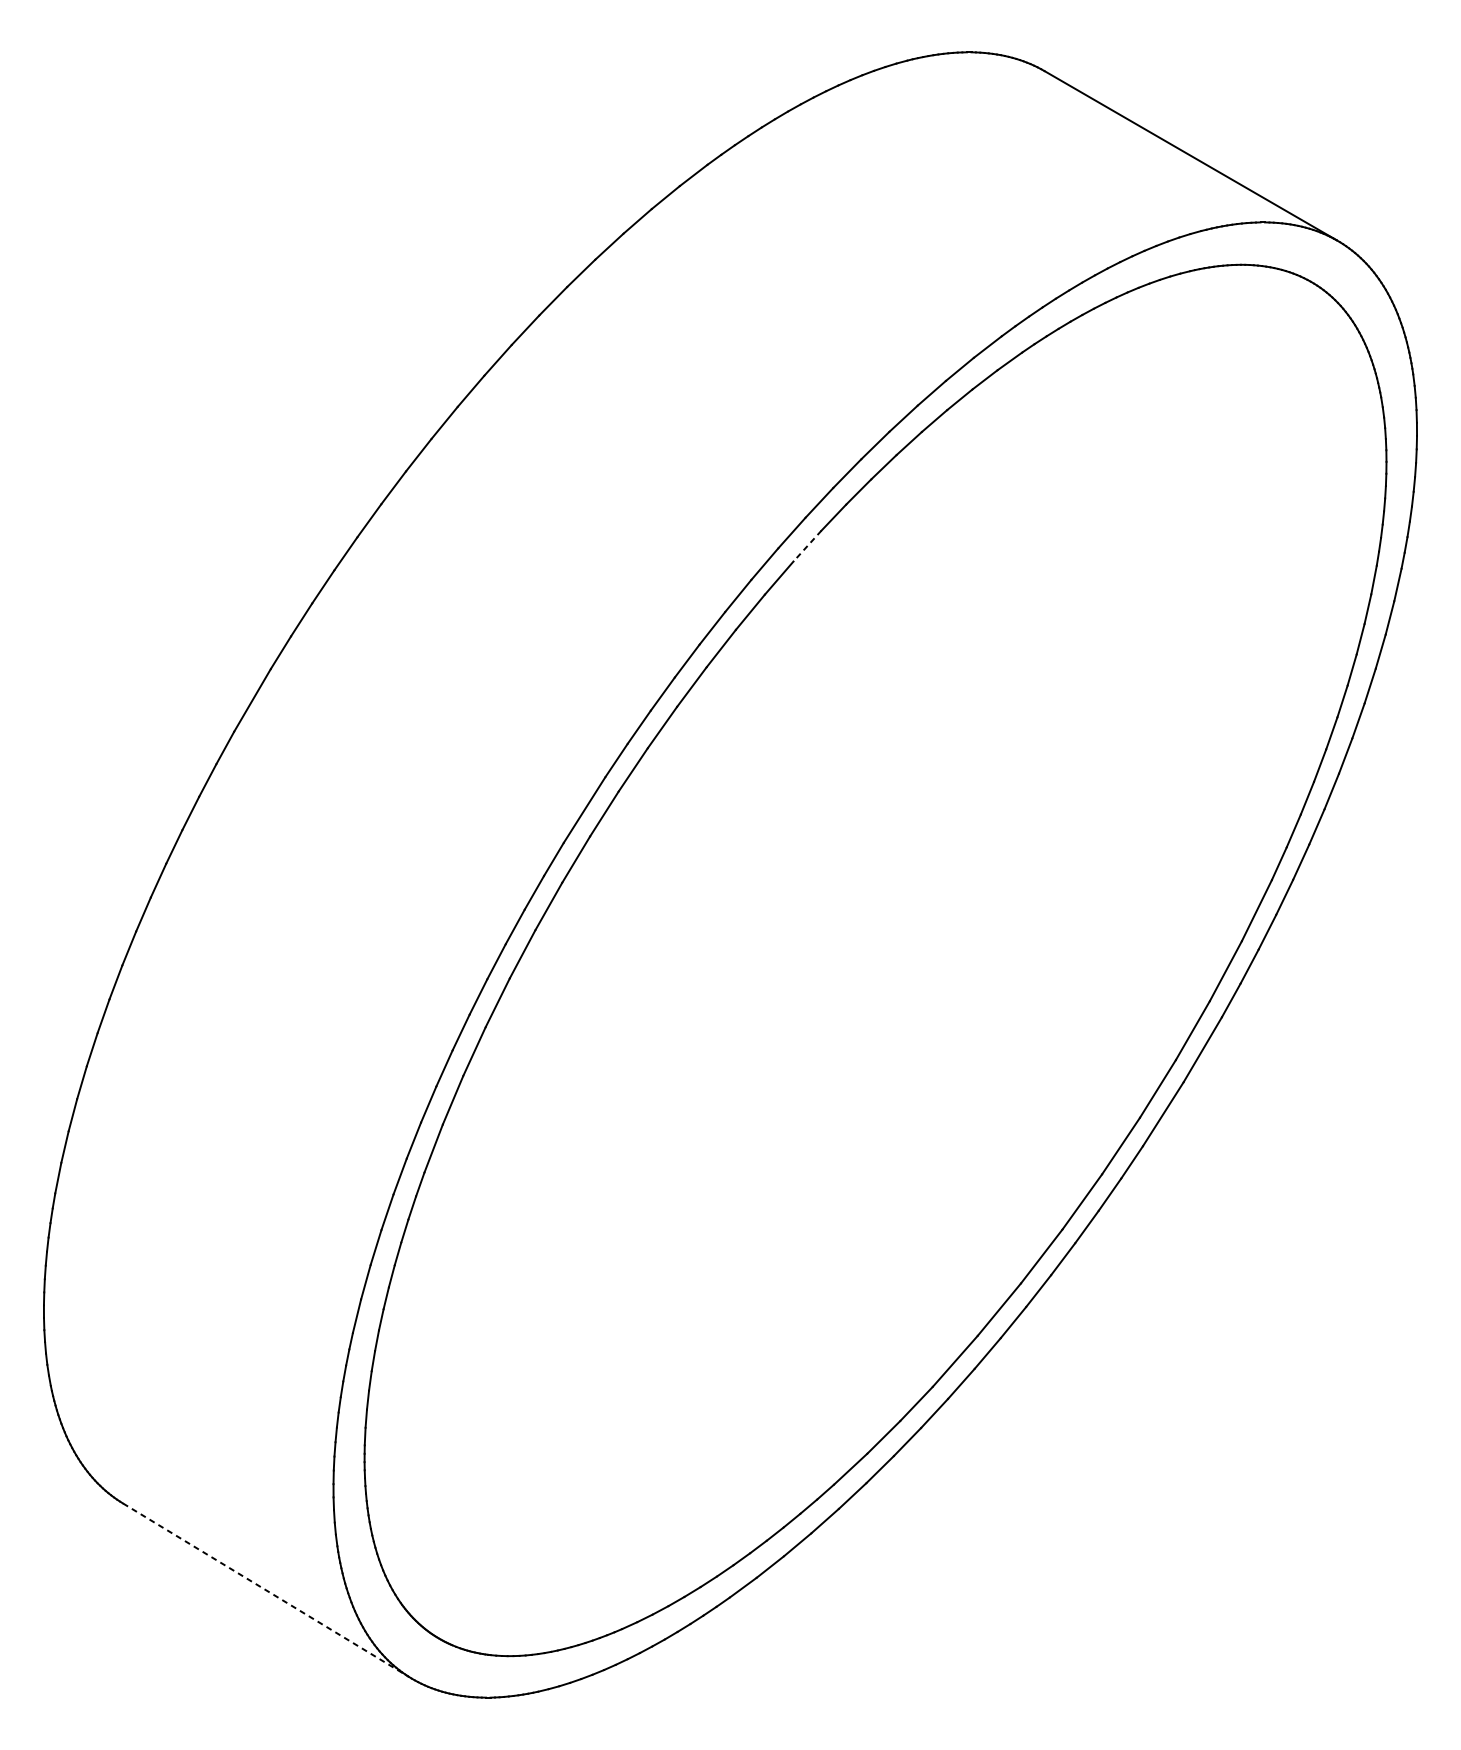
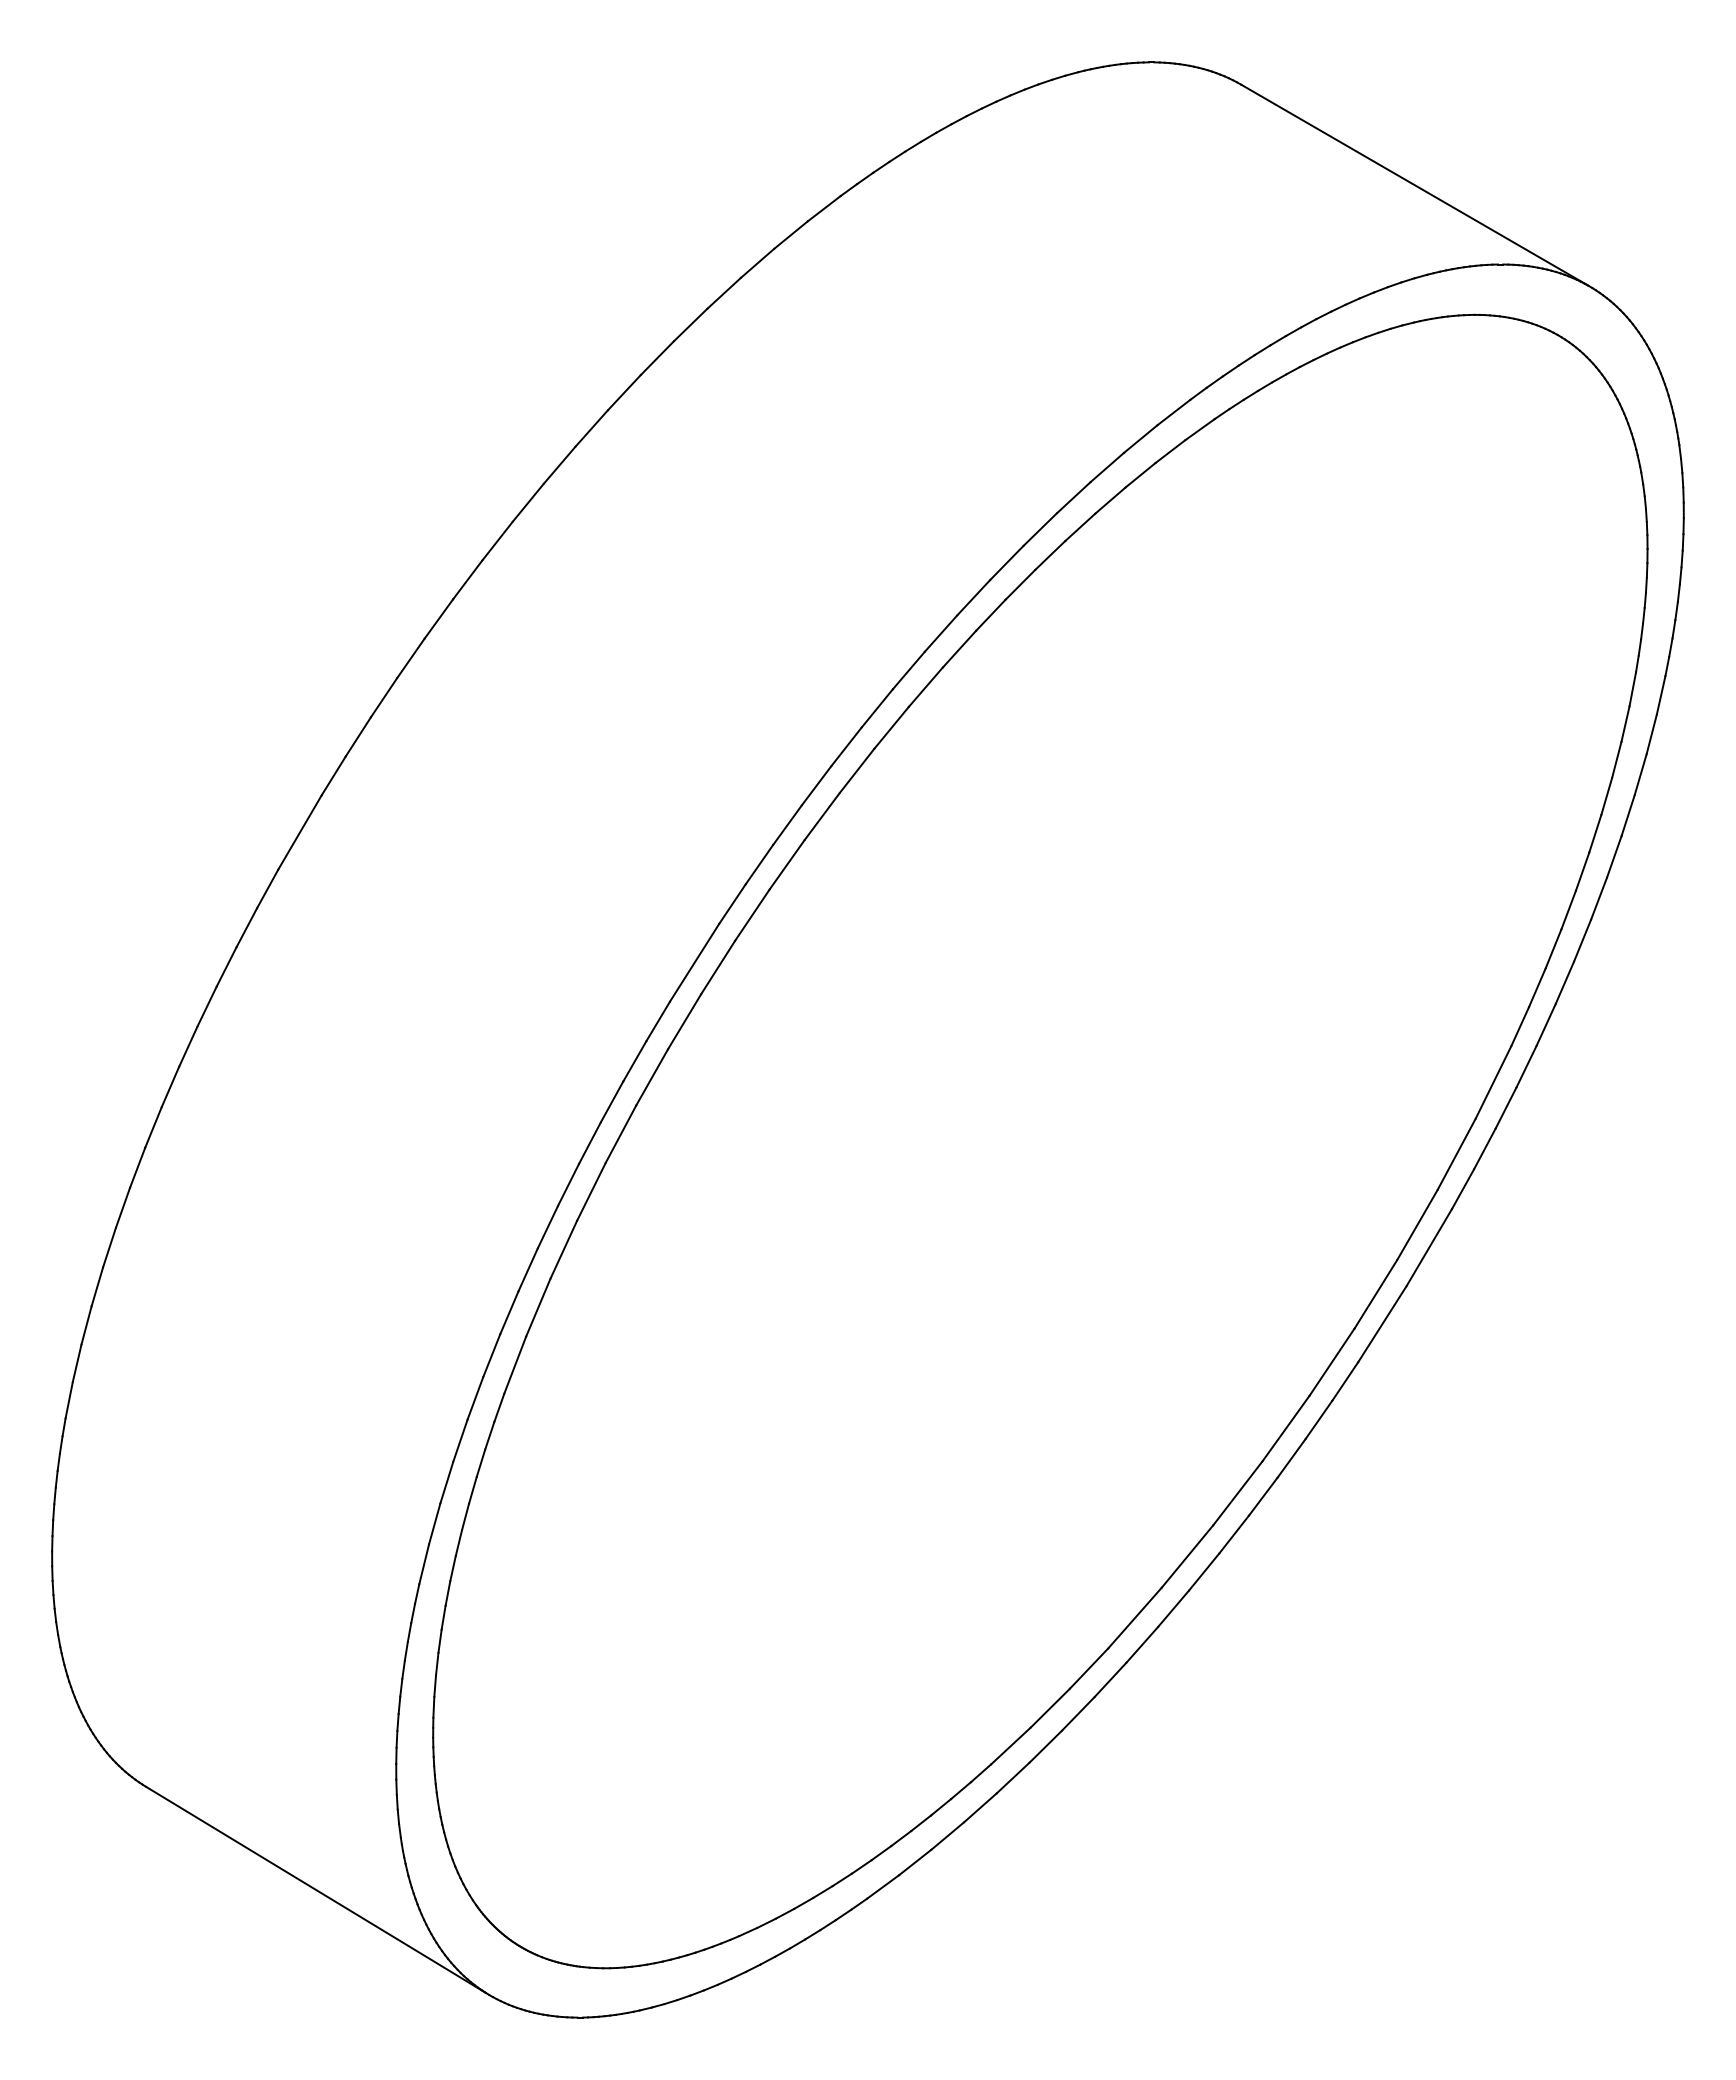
line: (807, 546) -> (959, 649), dashed -> solid
line: (266, 1590) -> (316, 1890), dashed -> solid

